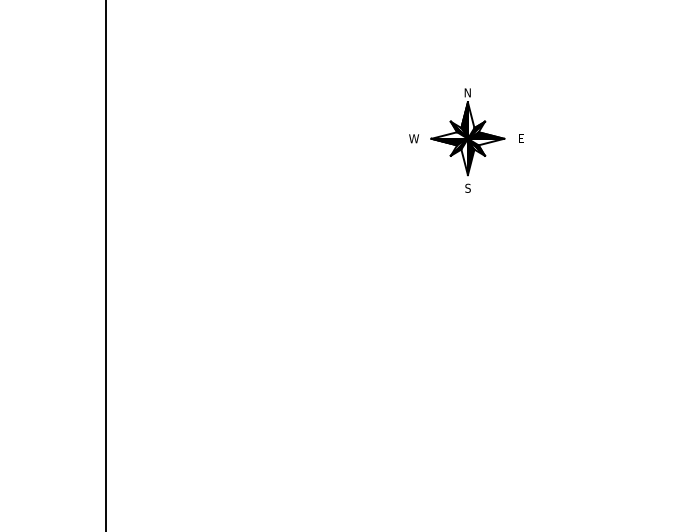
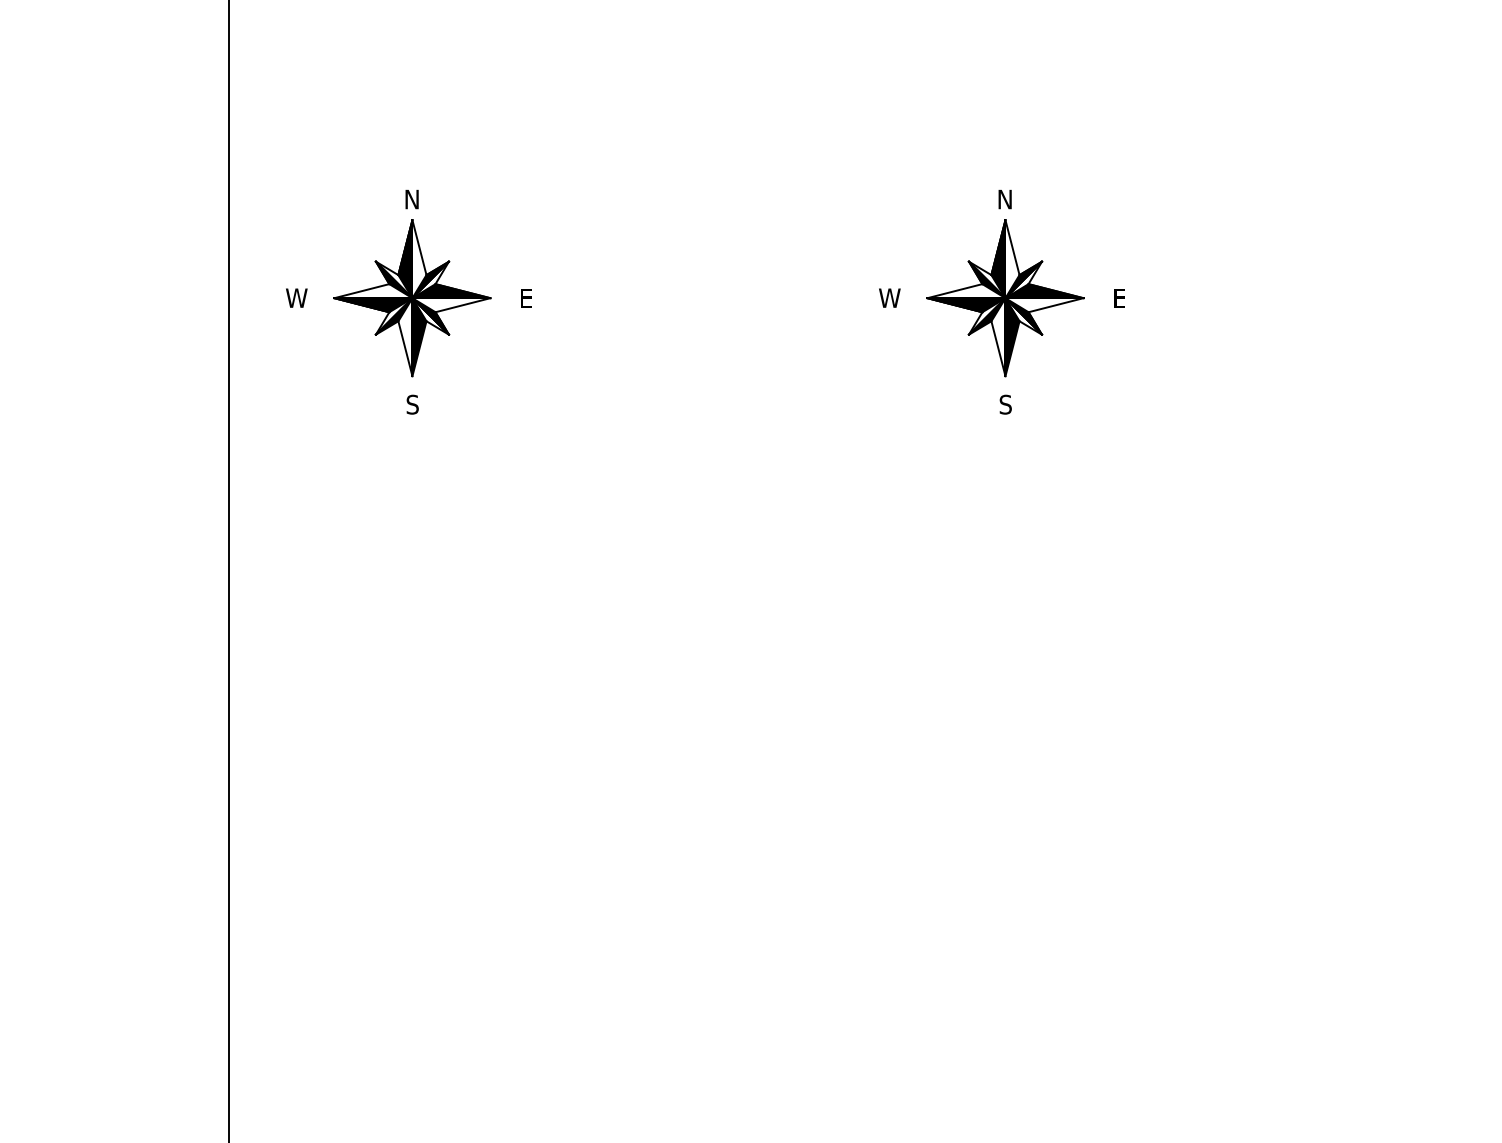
part: (190, 140) -> (409, 301), added

